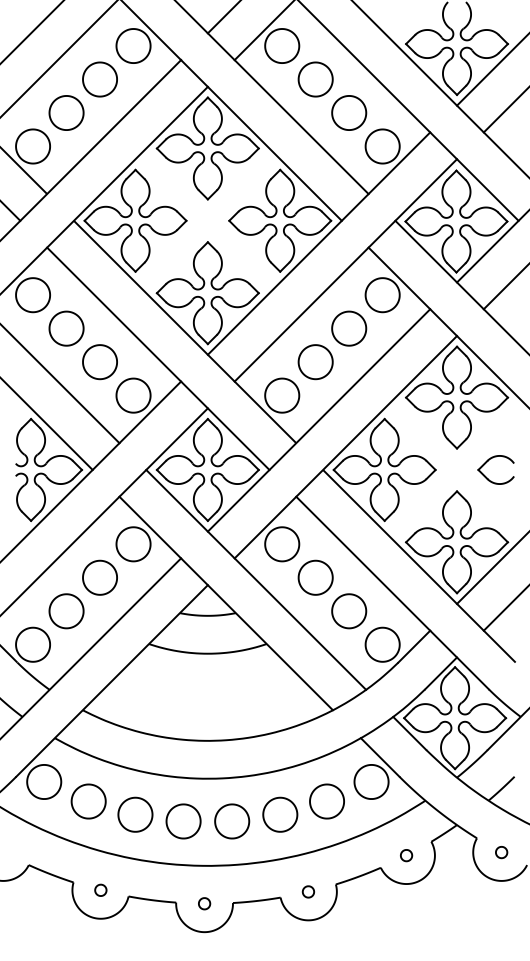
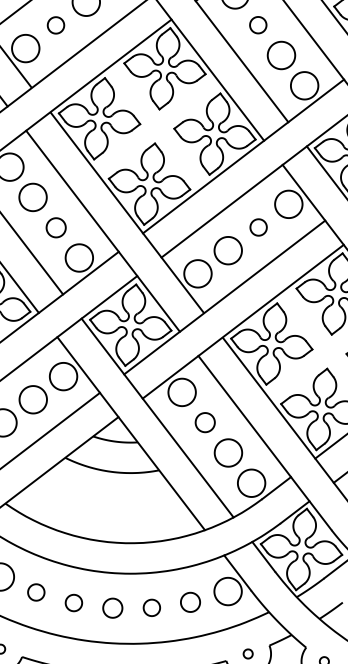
part: (315, 79) -> (258, 25), size x0.6
part: (66, 112) -> (56, 25), size x0.6
part: (349, 328) -> (258, 227), size x0.6
part: (99, 362) -> (55, 227), size x0.7
part: (315, 577) -> (205, 422), size x0.7
part: (326, 801) -> (190, 602), size x0.7
part: (135, 814) -> (36, 592), size x0.6
part: (280, 814) -> (152, 607), size x0.6
part: (183, 821) -> (73, 603), size x0.6
part: (232, 821) -> (112, 608), size x0.7

